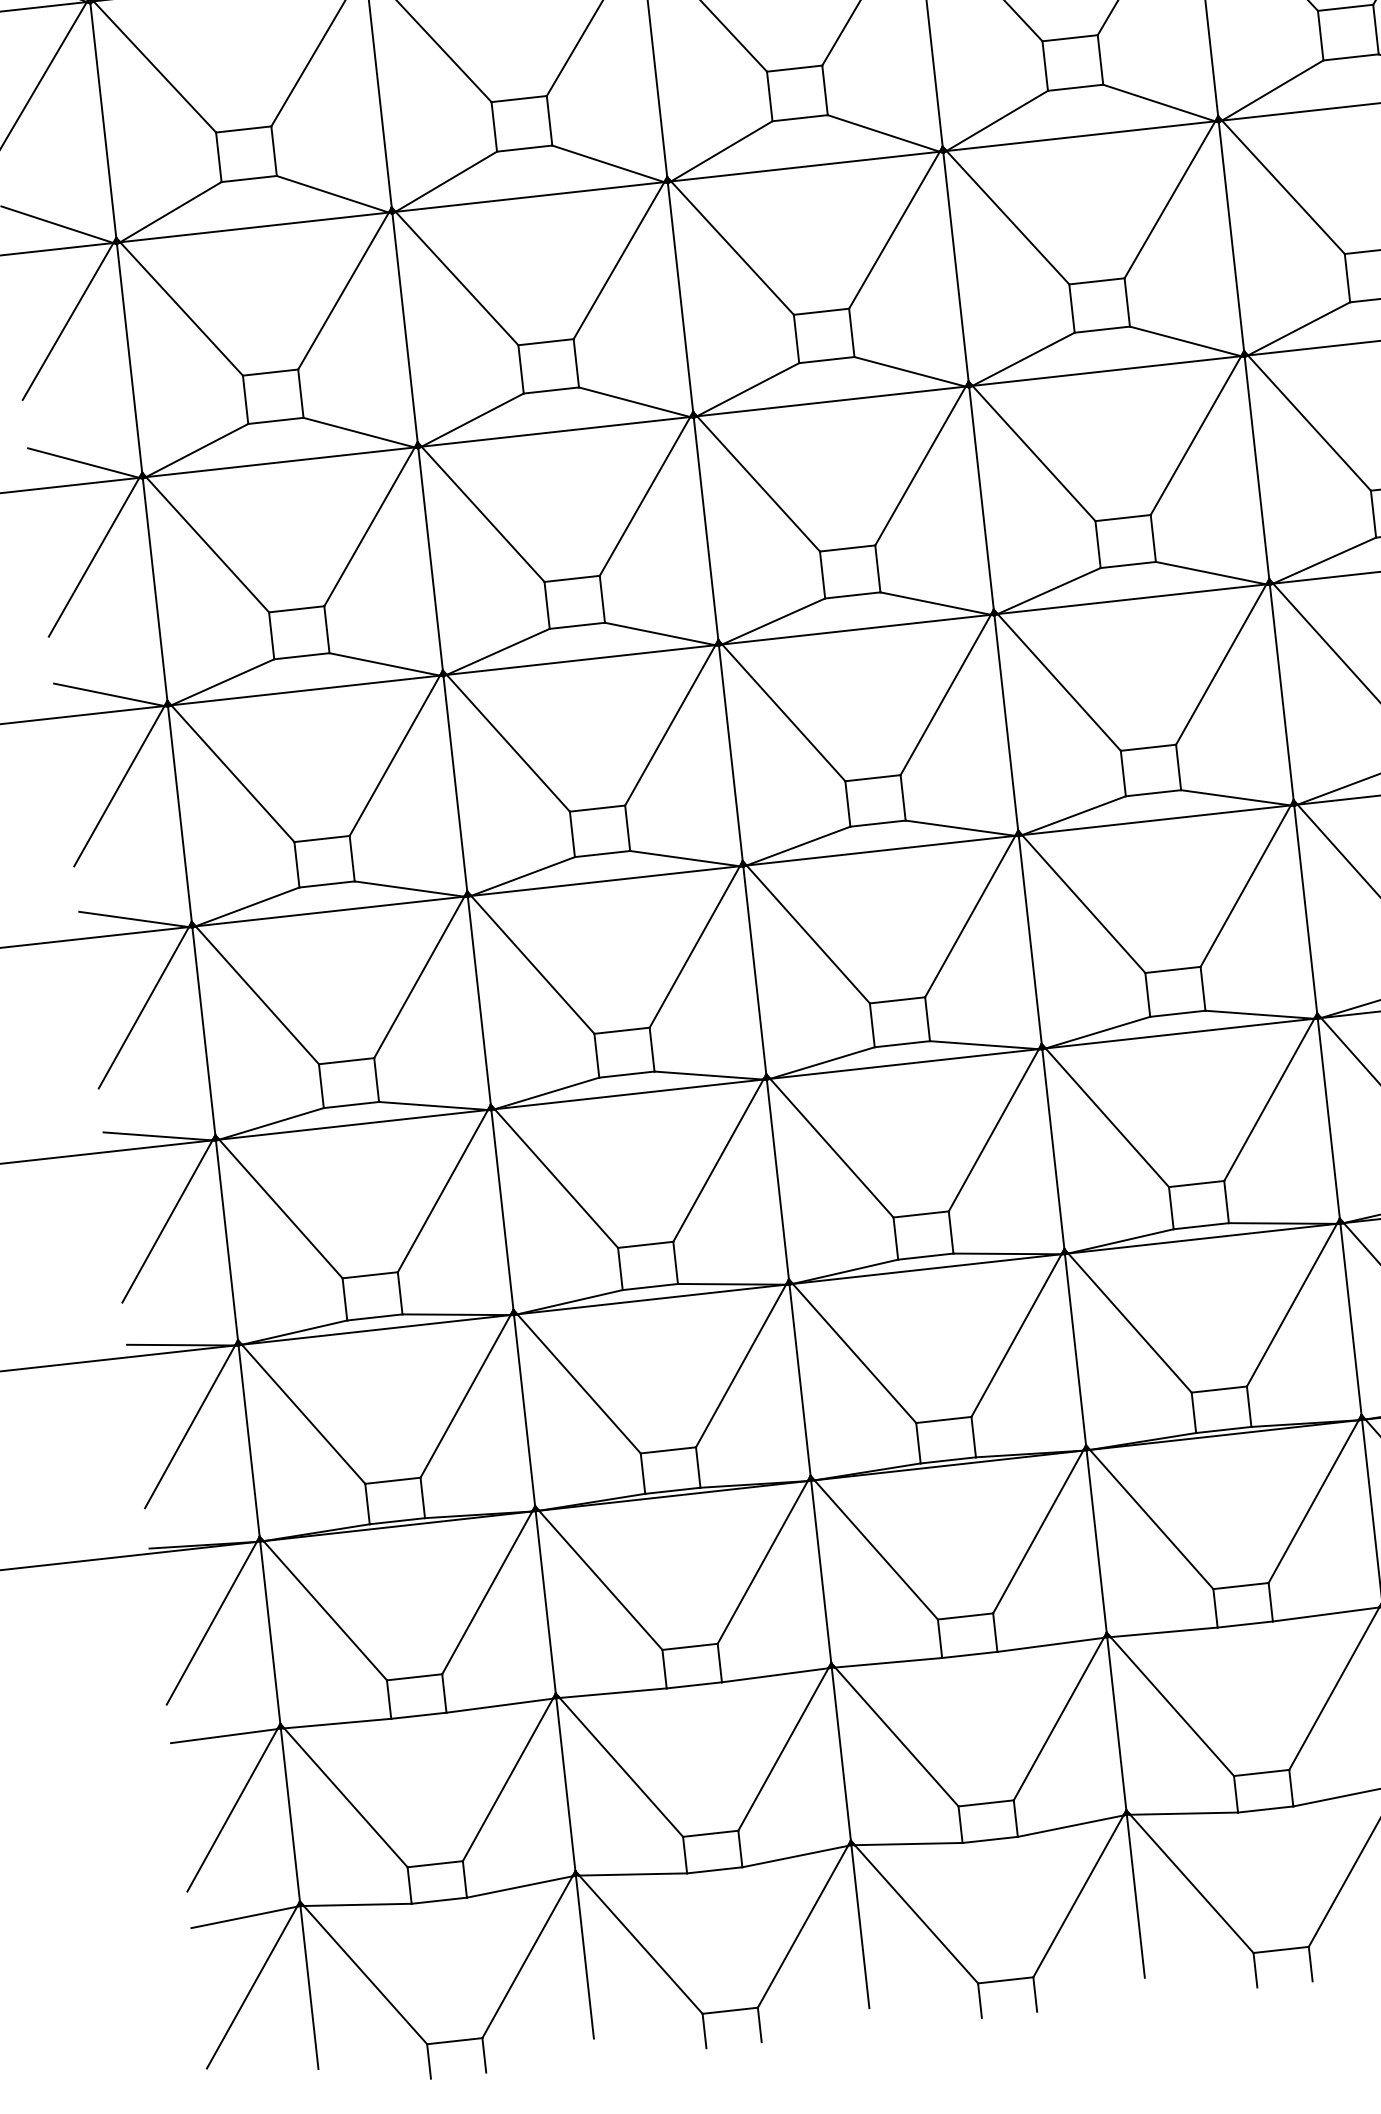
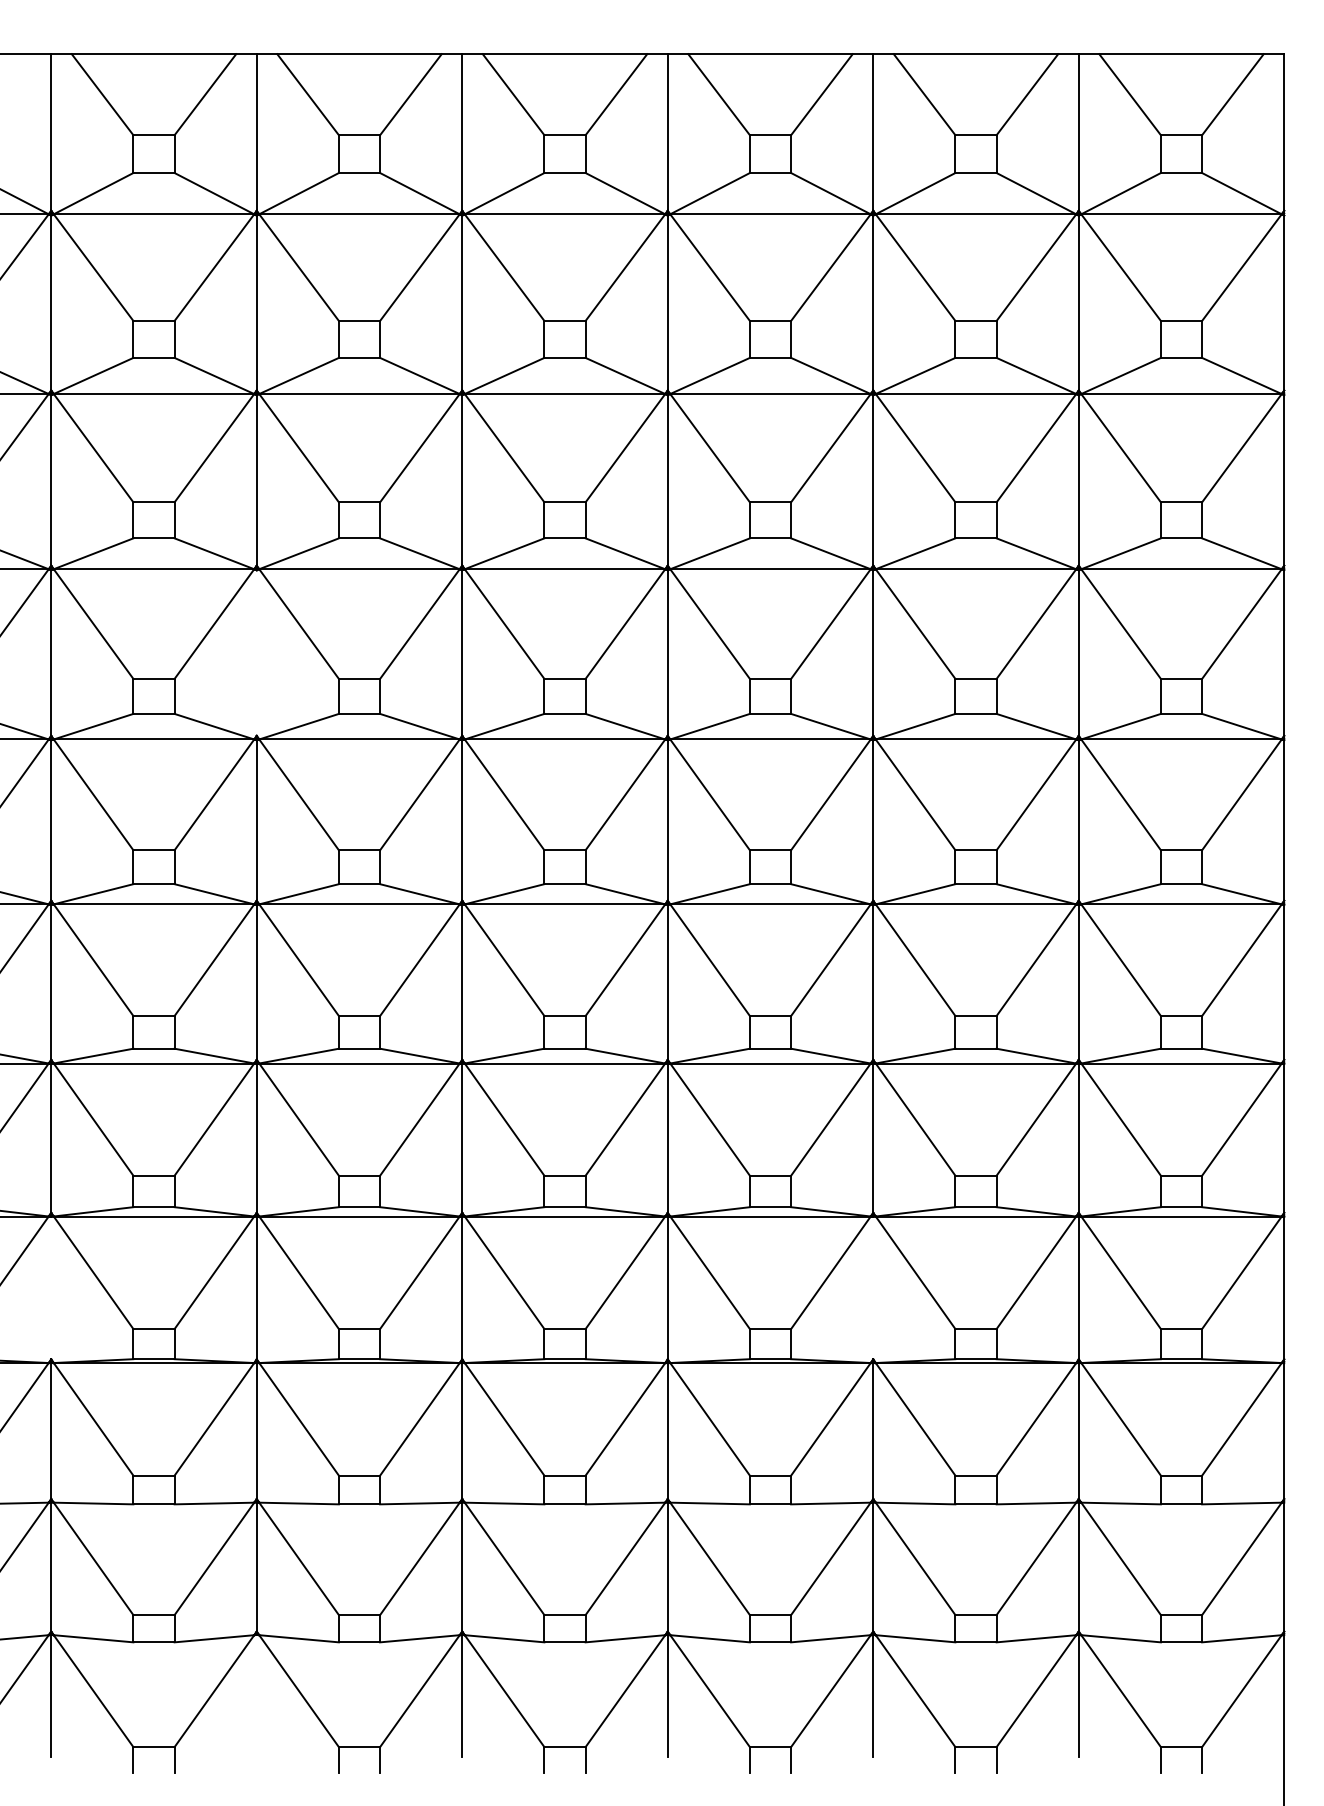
line: (430, 558) -> (256, 652), removed
line: (1351, 1318) -> (873, 1287), removed
line: (249, 1440) -> (51, 1287), removed
line: (584, 1956) -> (256, 1695), removed

